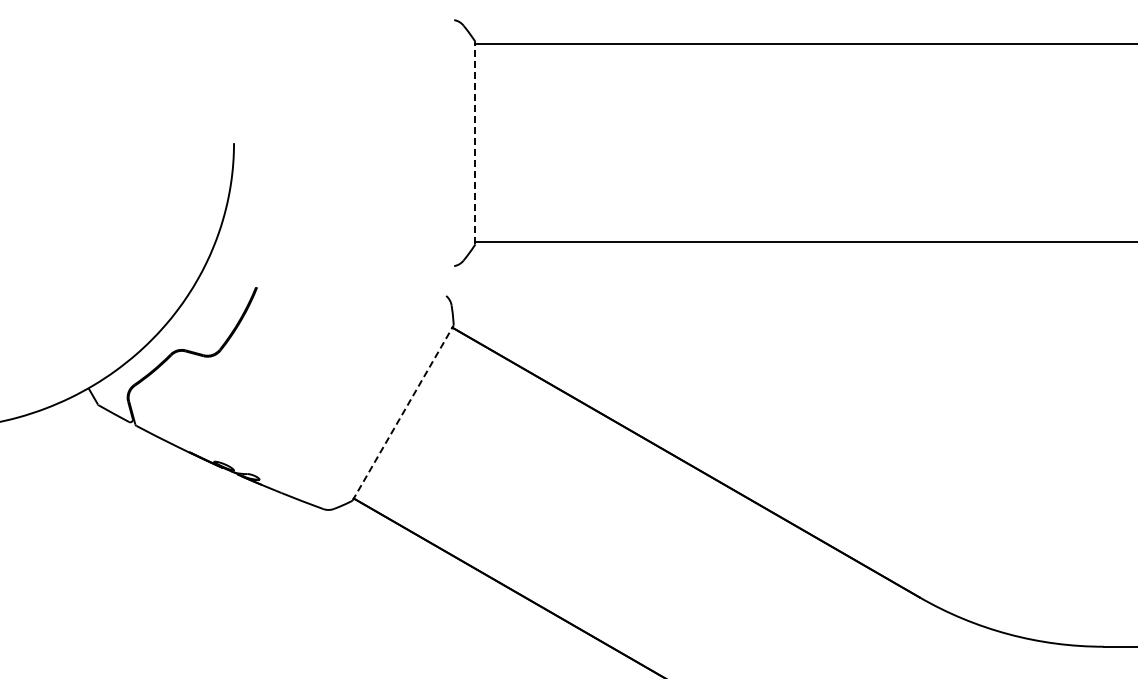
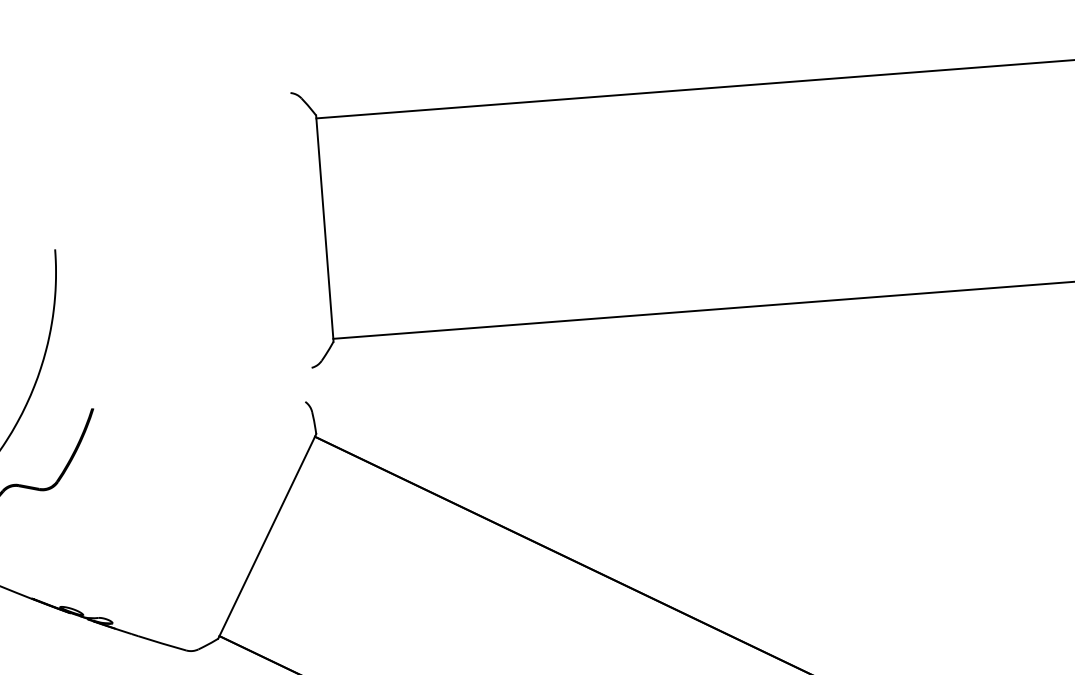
line: (475, 142) -> (324, 227), dashed -> solid
line: (403, 412) -> (267, 535), dashed -> solid

